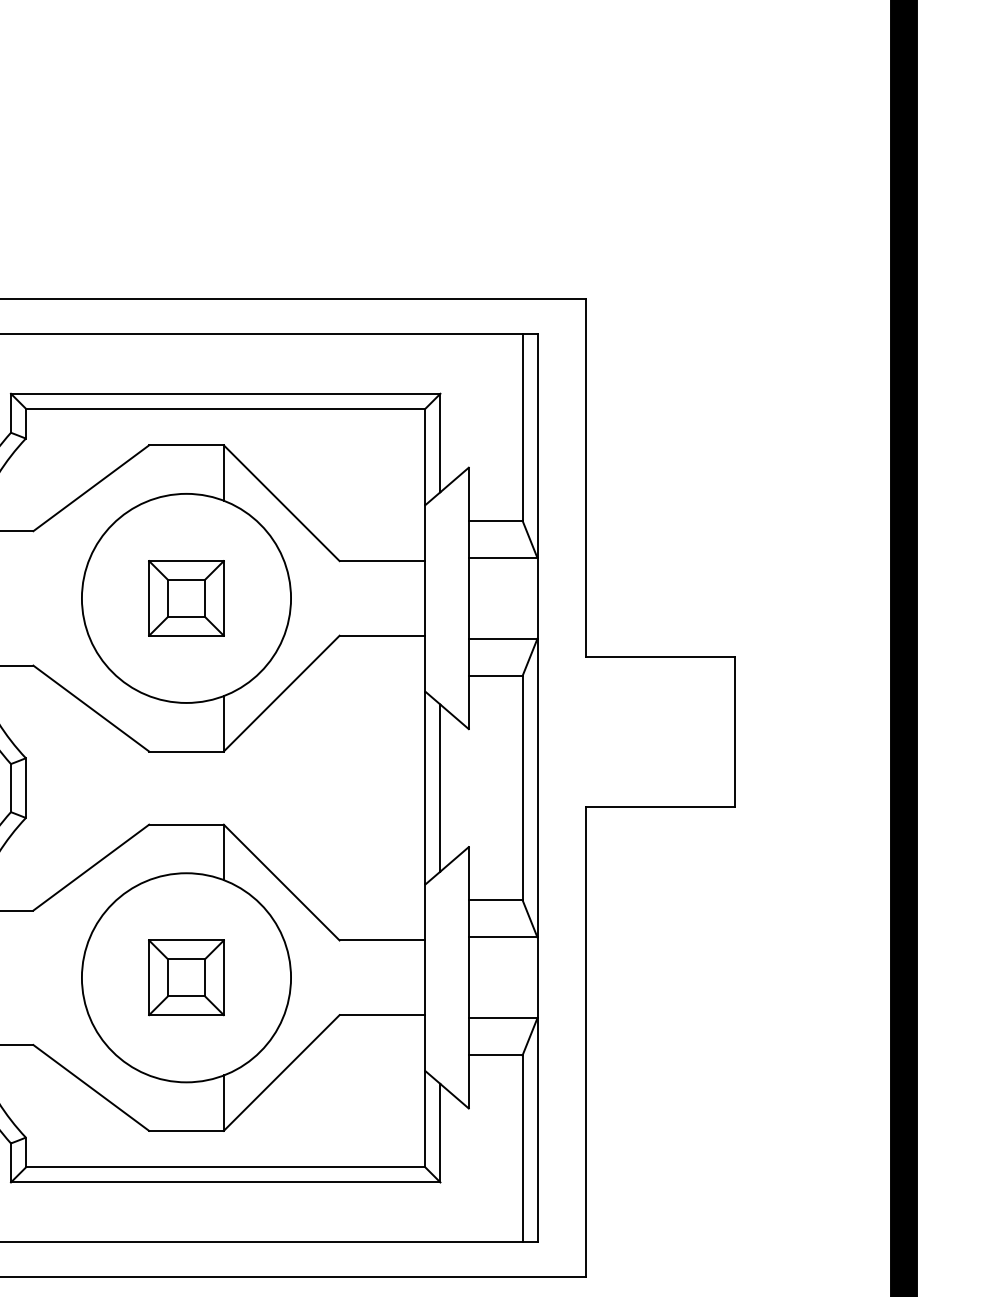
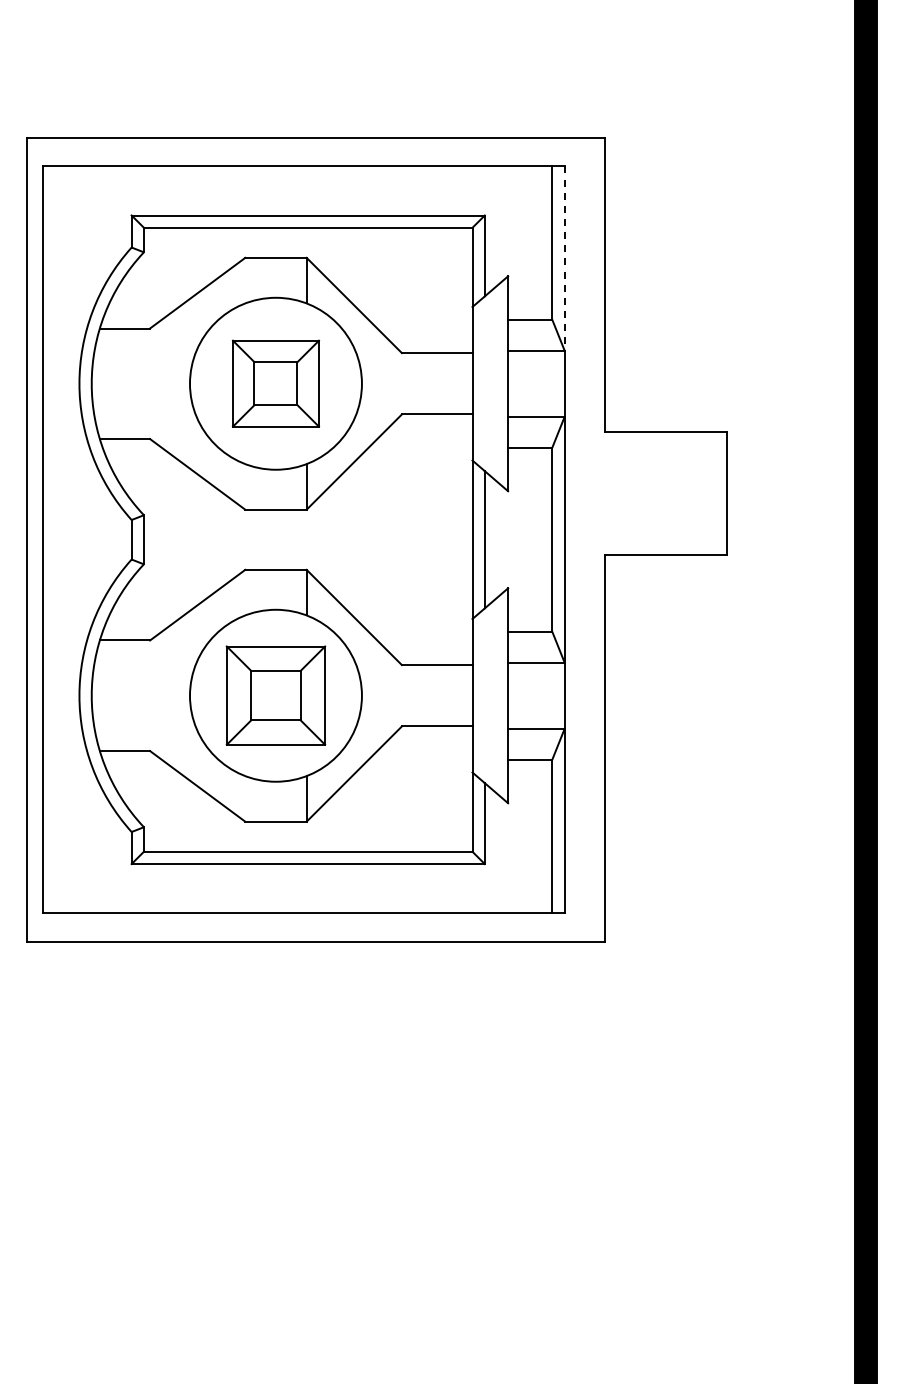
line: (537, 446) -> (564, 258), solid -> dashed
part: (185, 598) -> (275, 383), size x1.4
part: (185, 977) -> (275, 695), size x1.6

